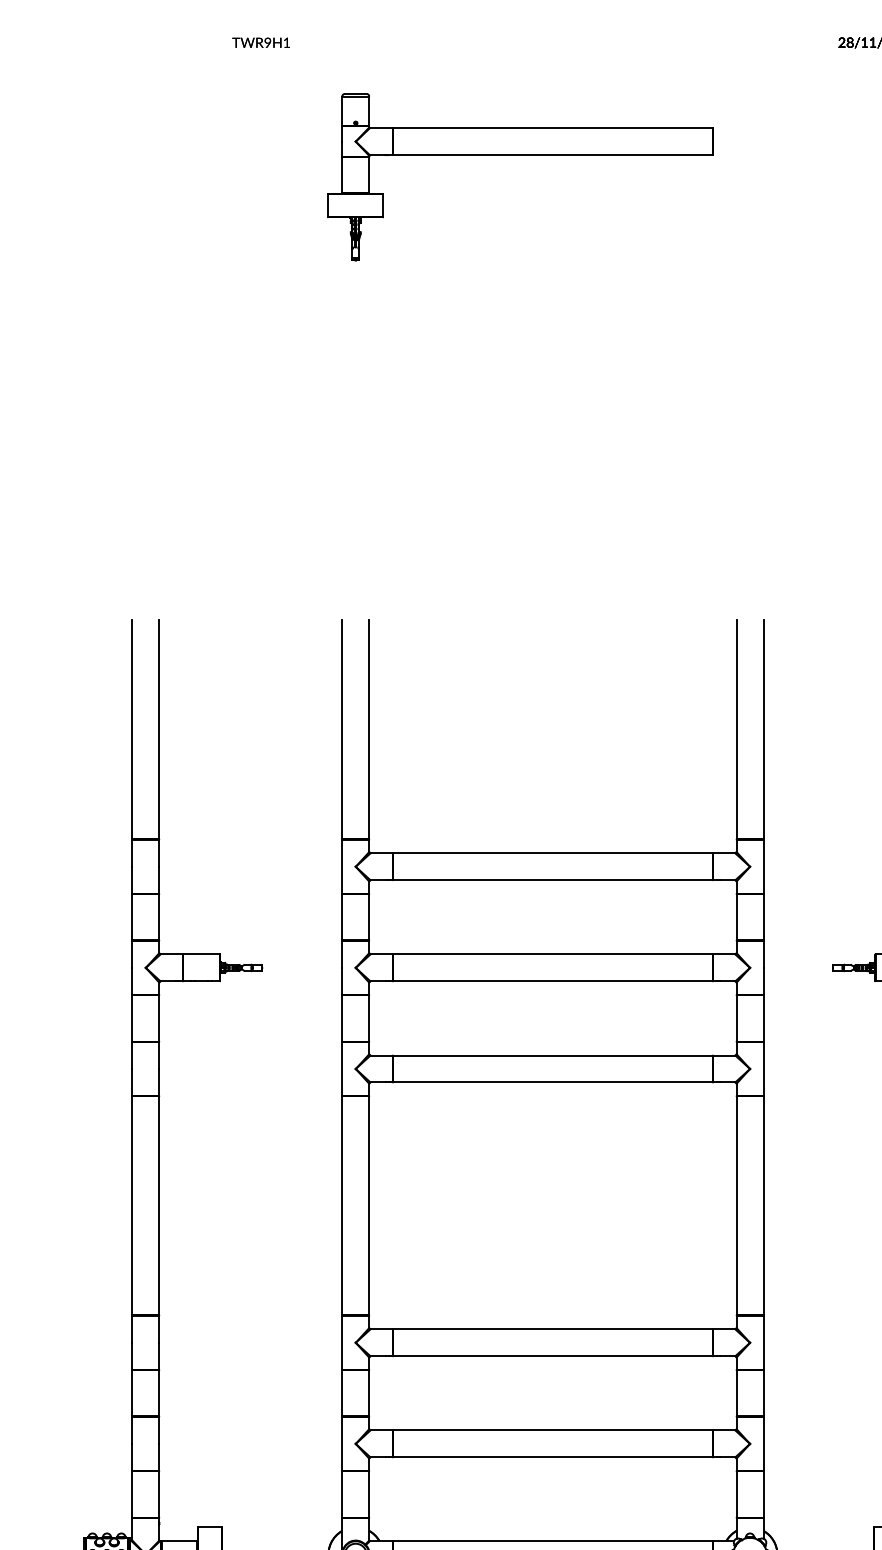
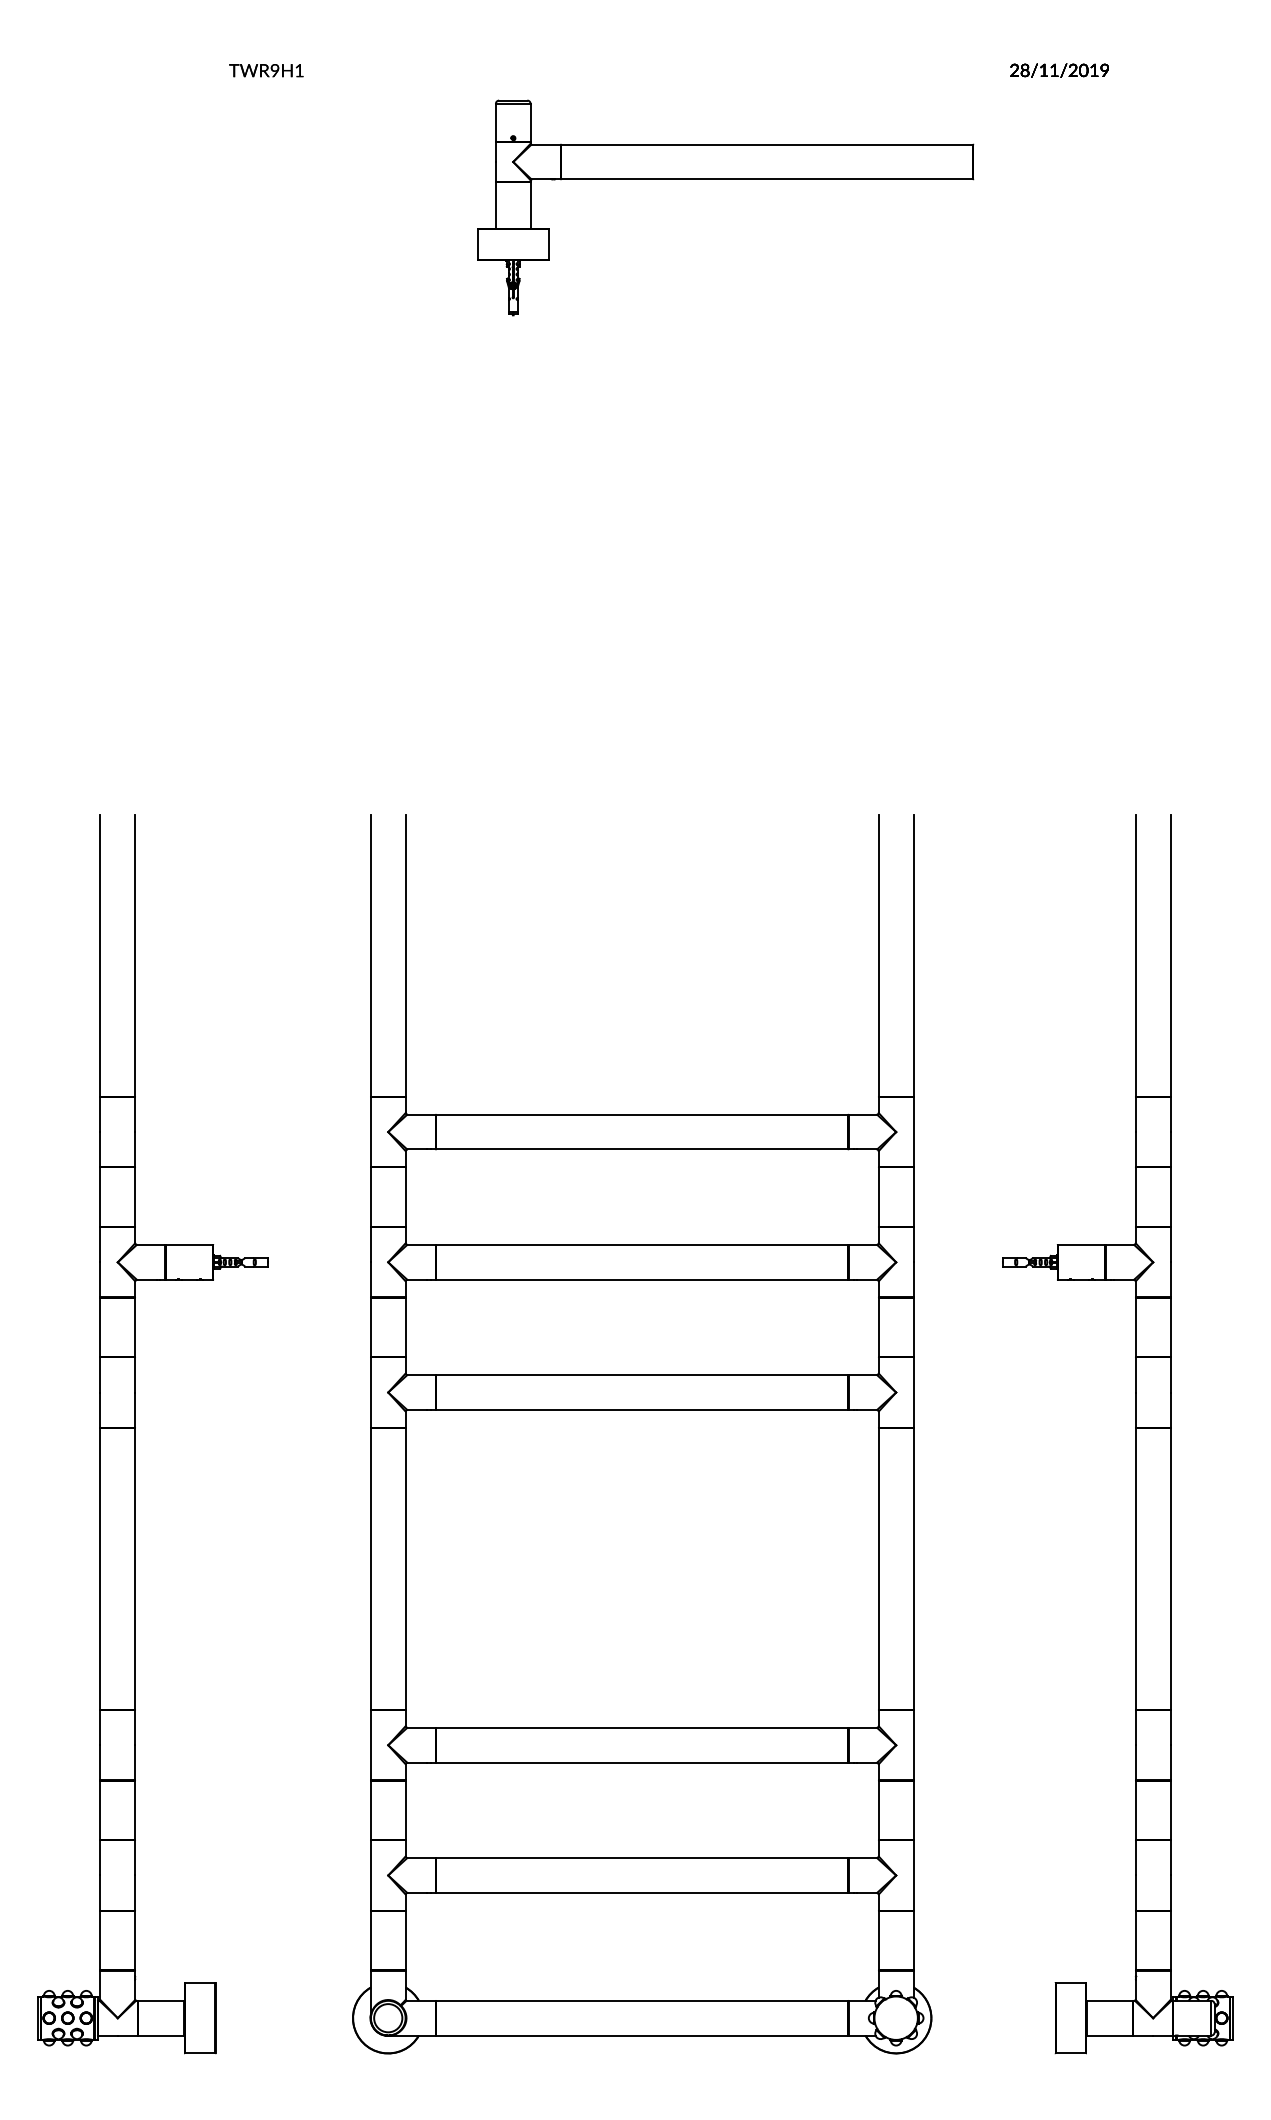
part: (520, 155) -> (725, 179), moved

